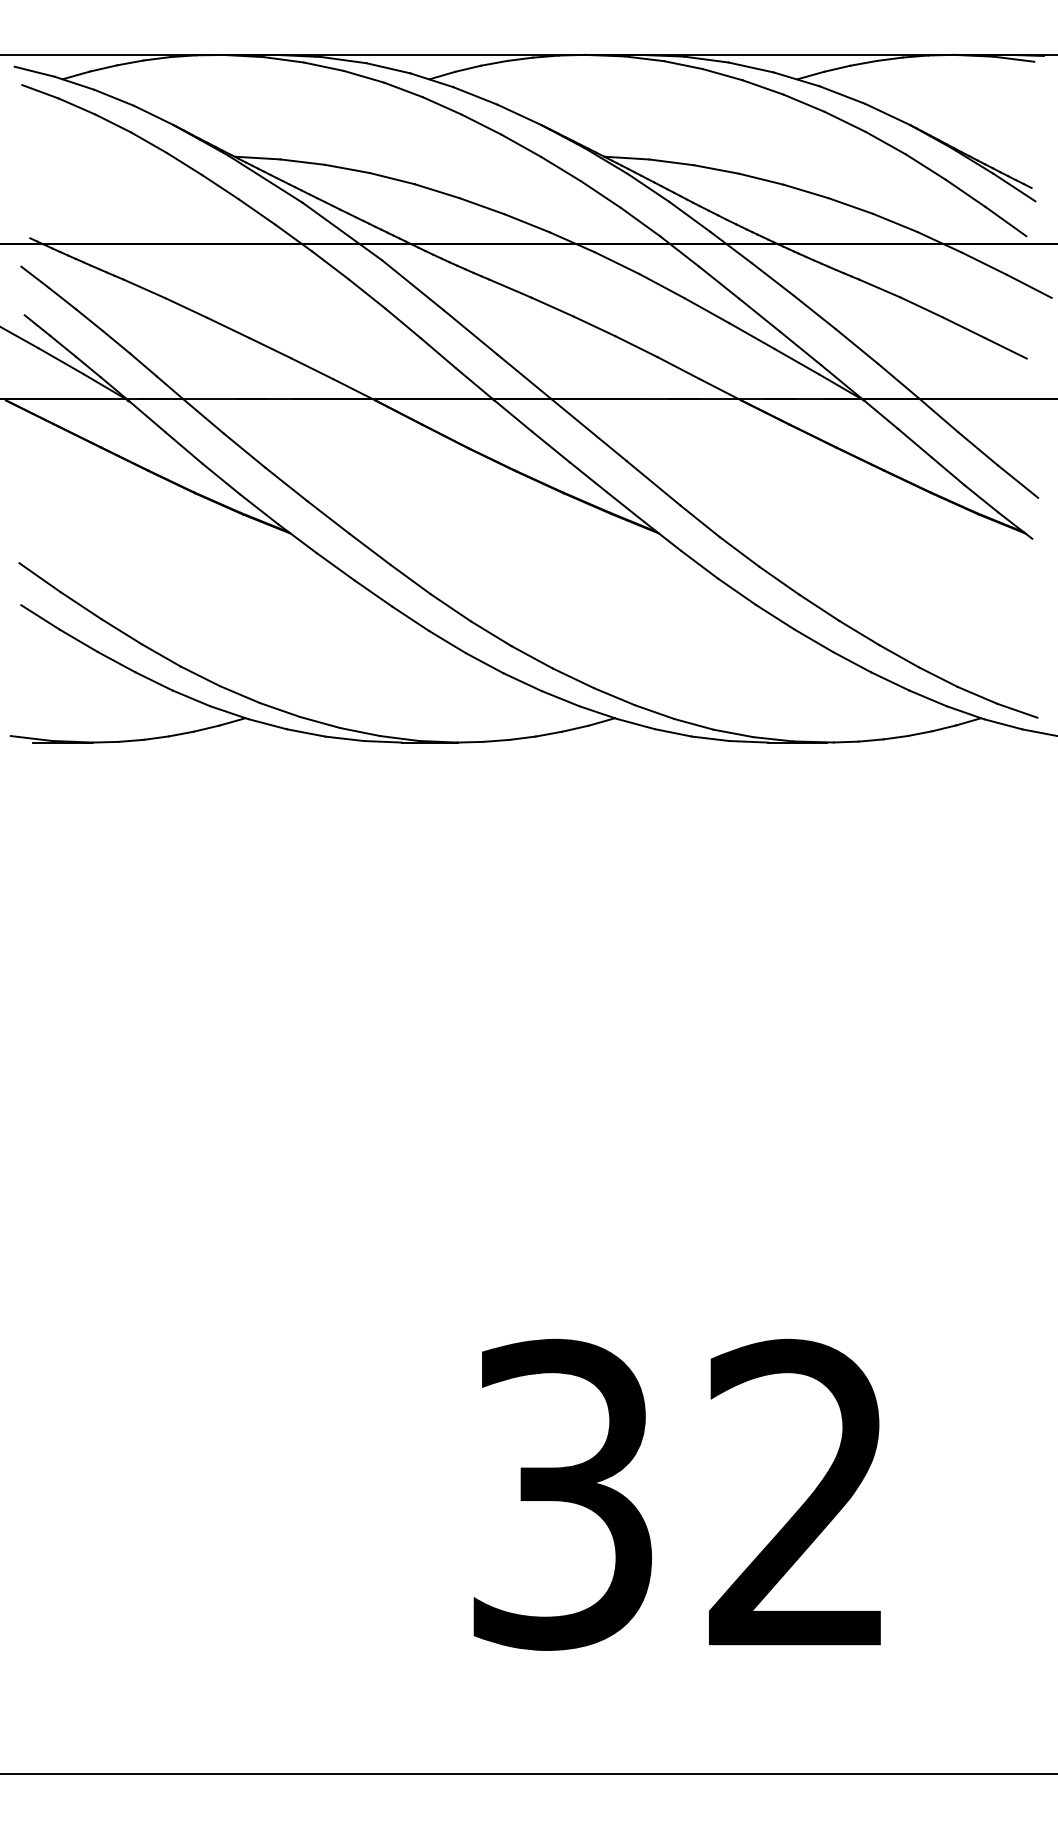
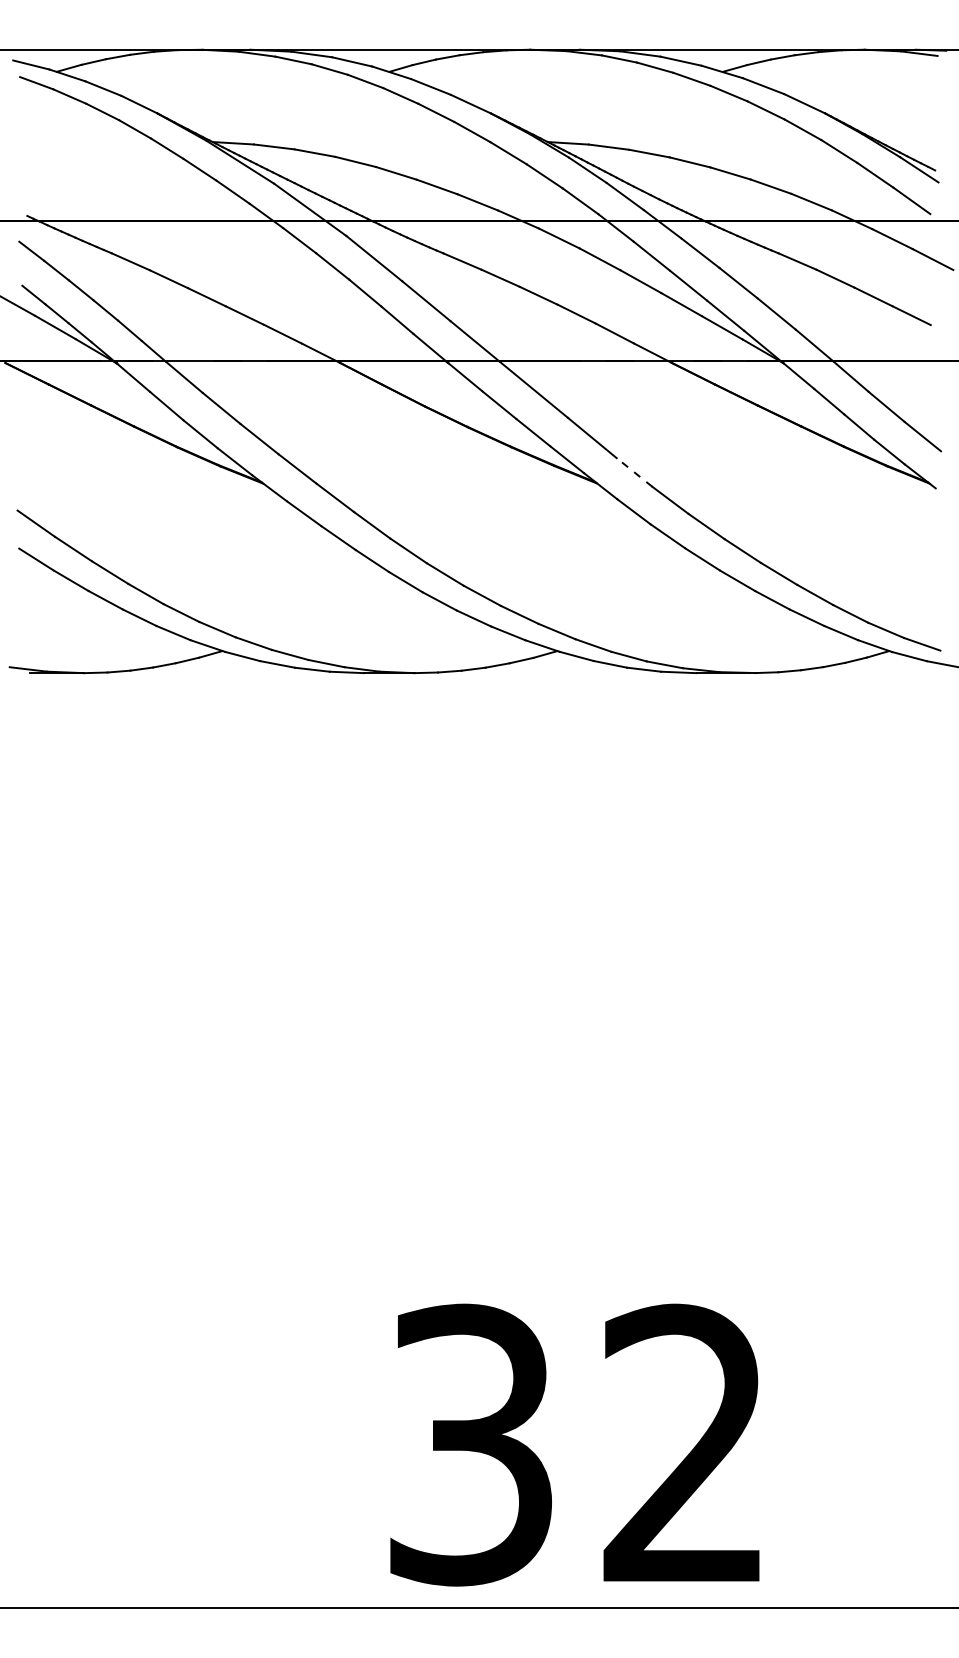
line: (699, 521) -> (634, 472), solid -> dashed
text: (676, 1494) -> (574, 1444), moved

